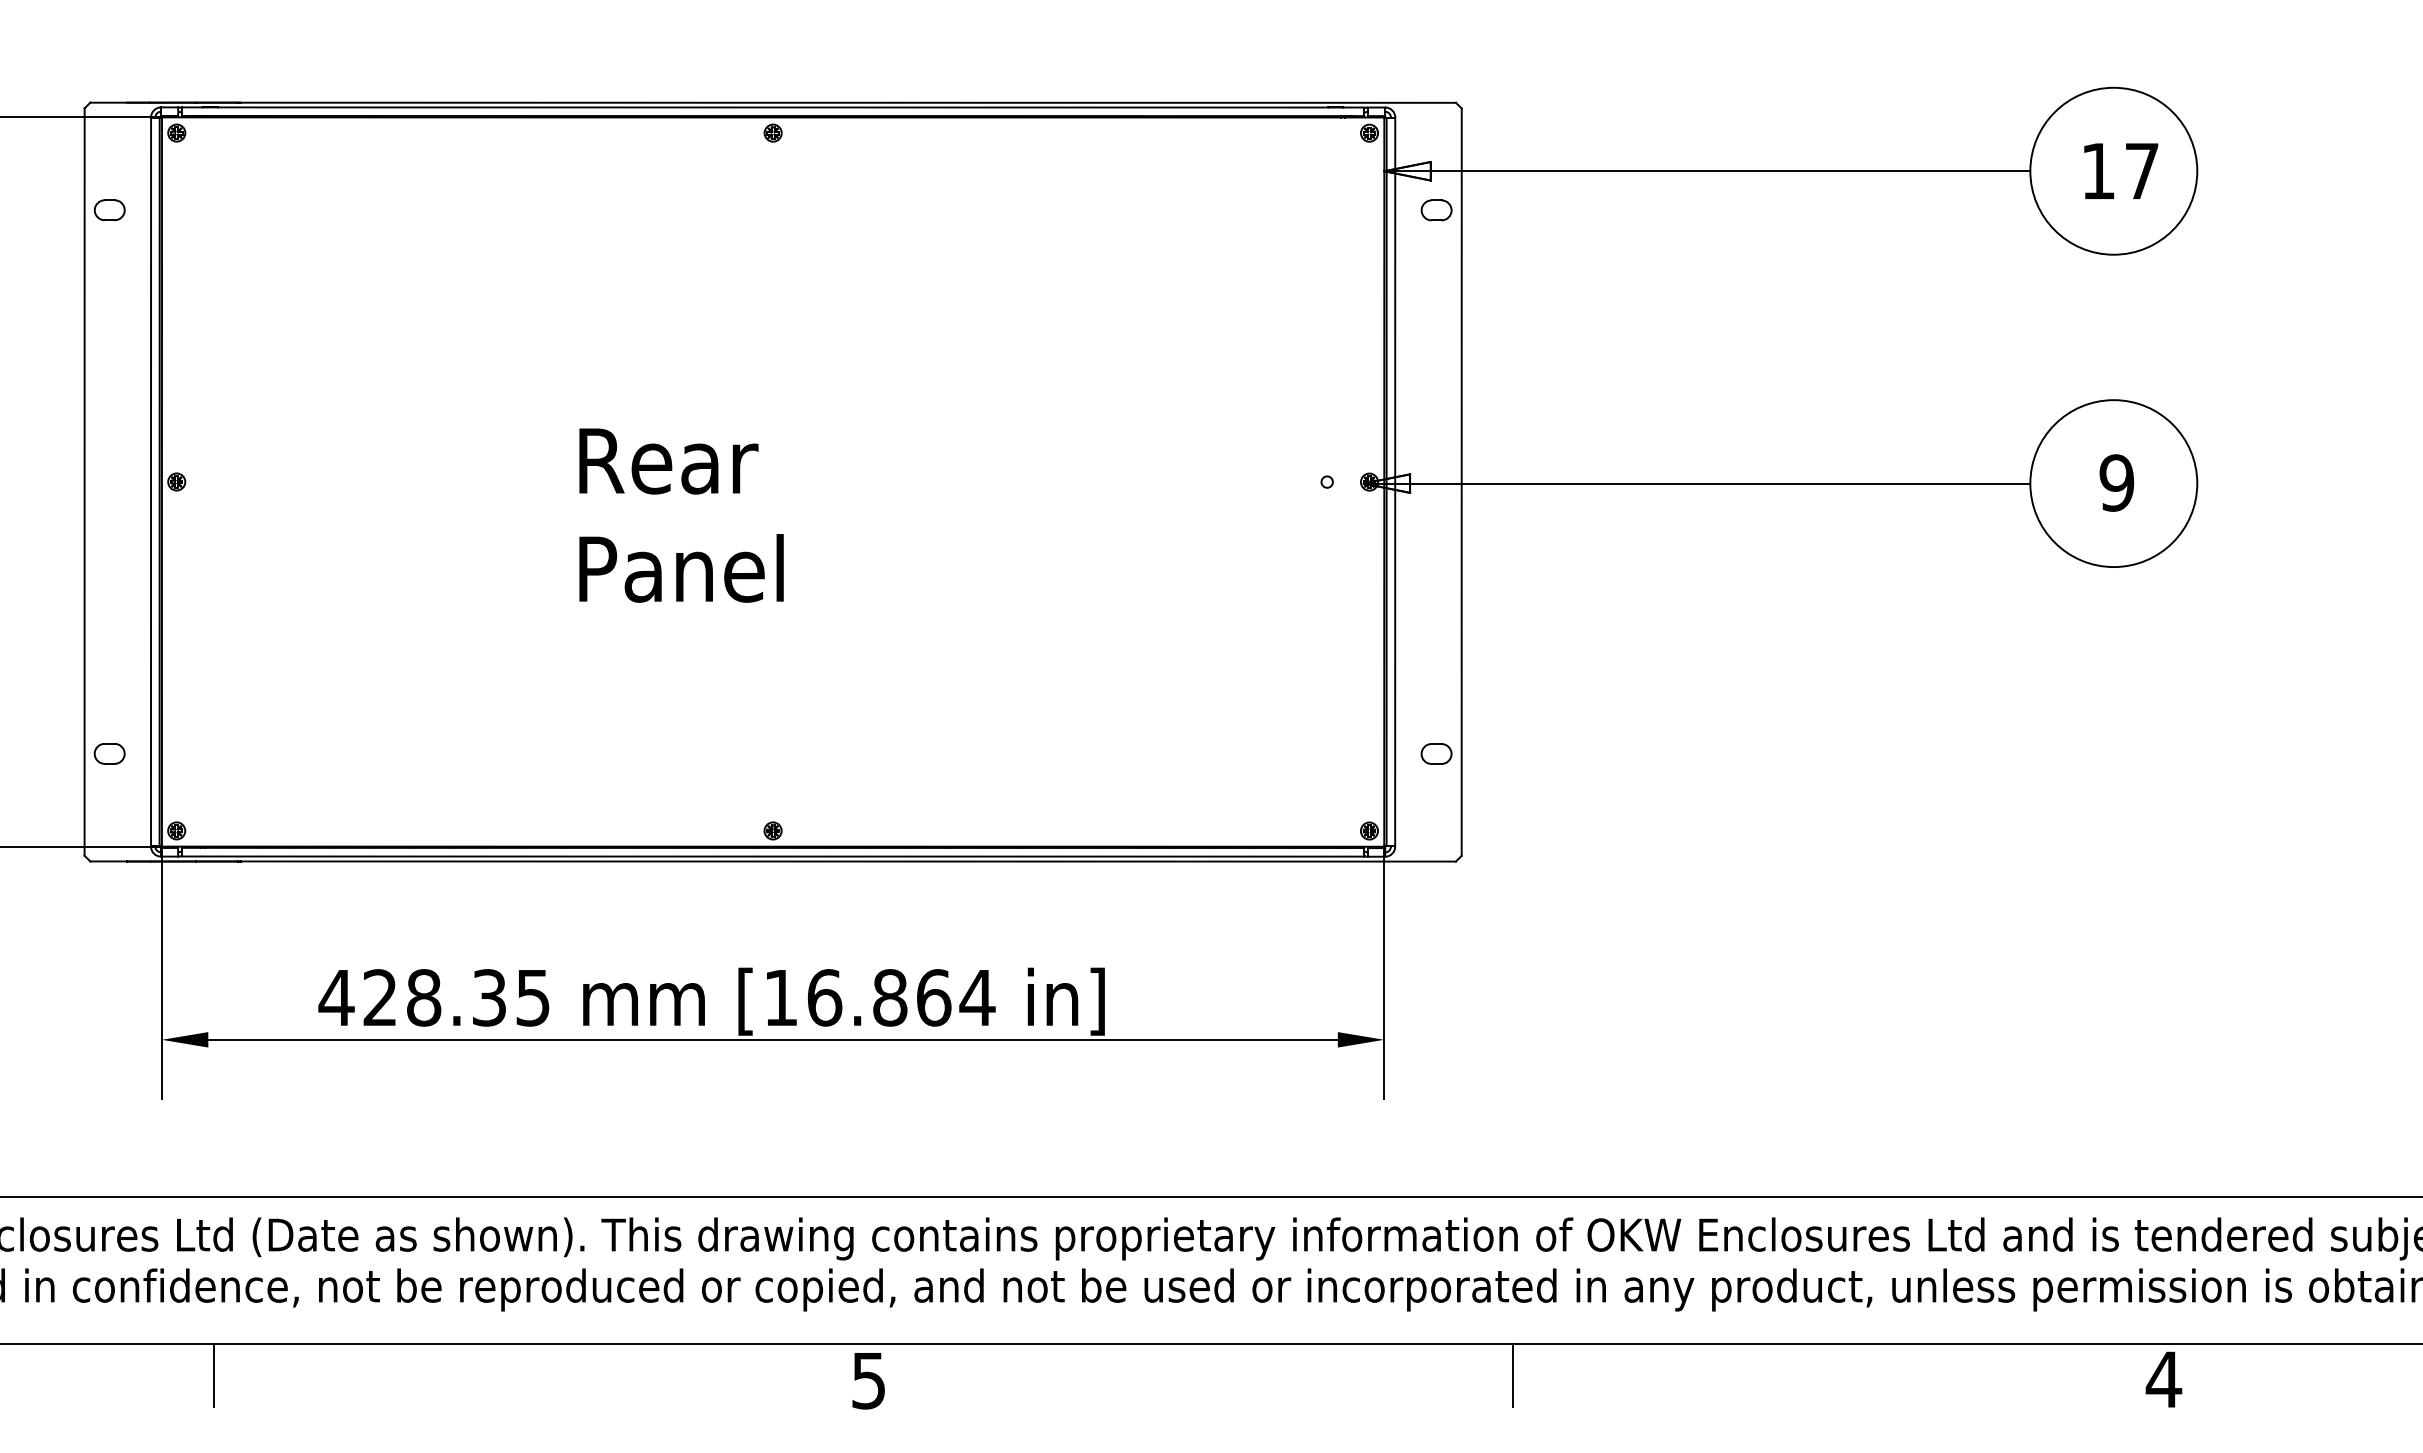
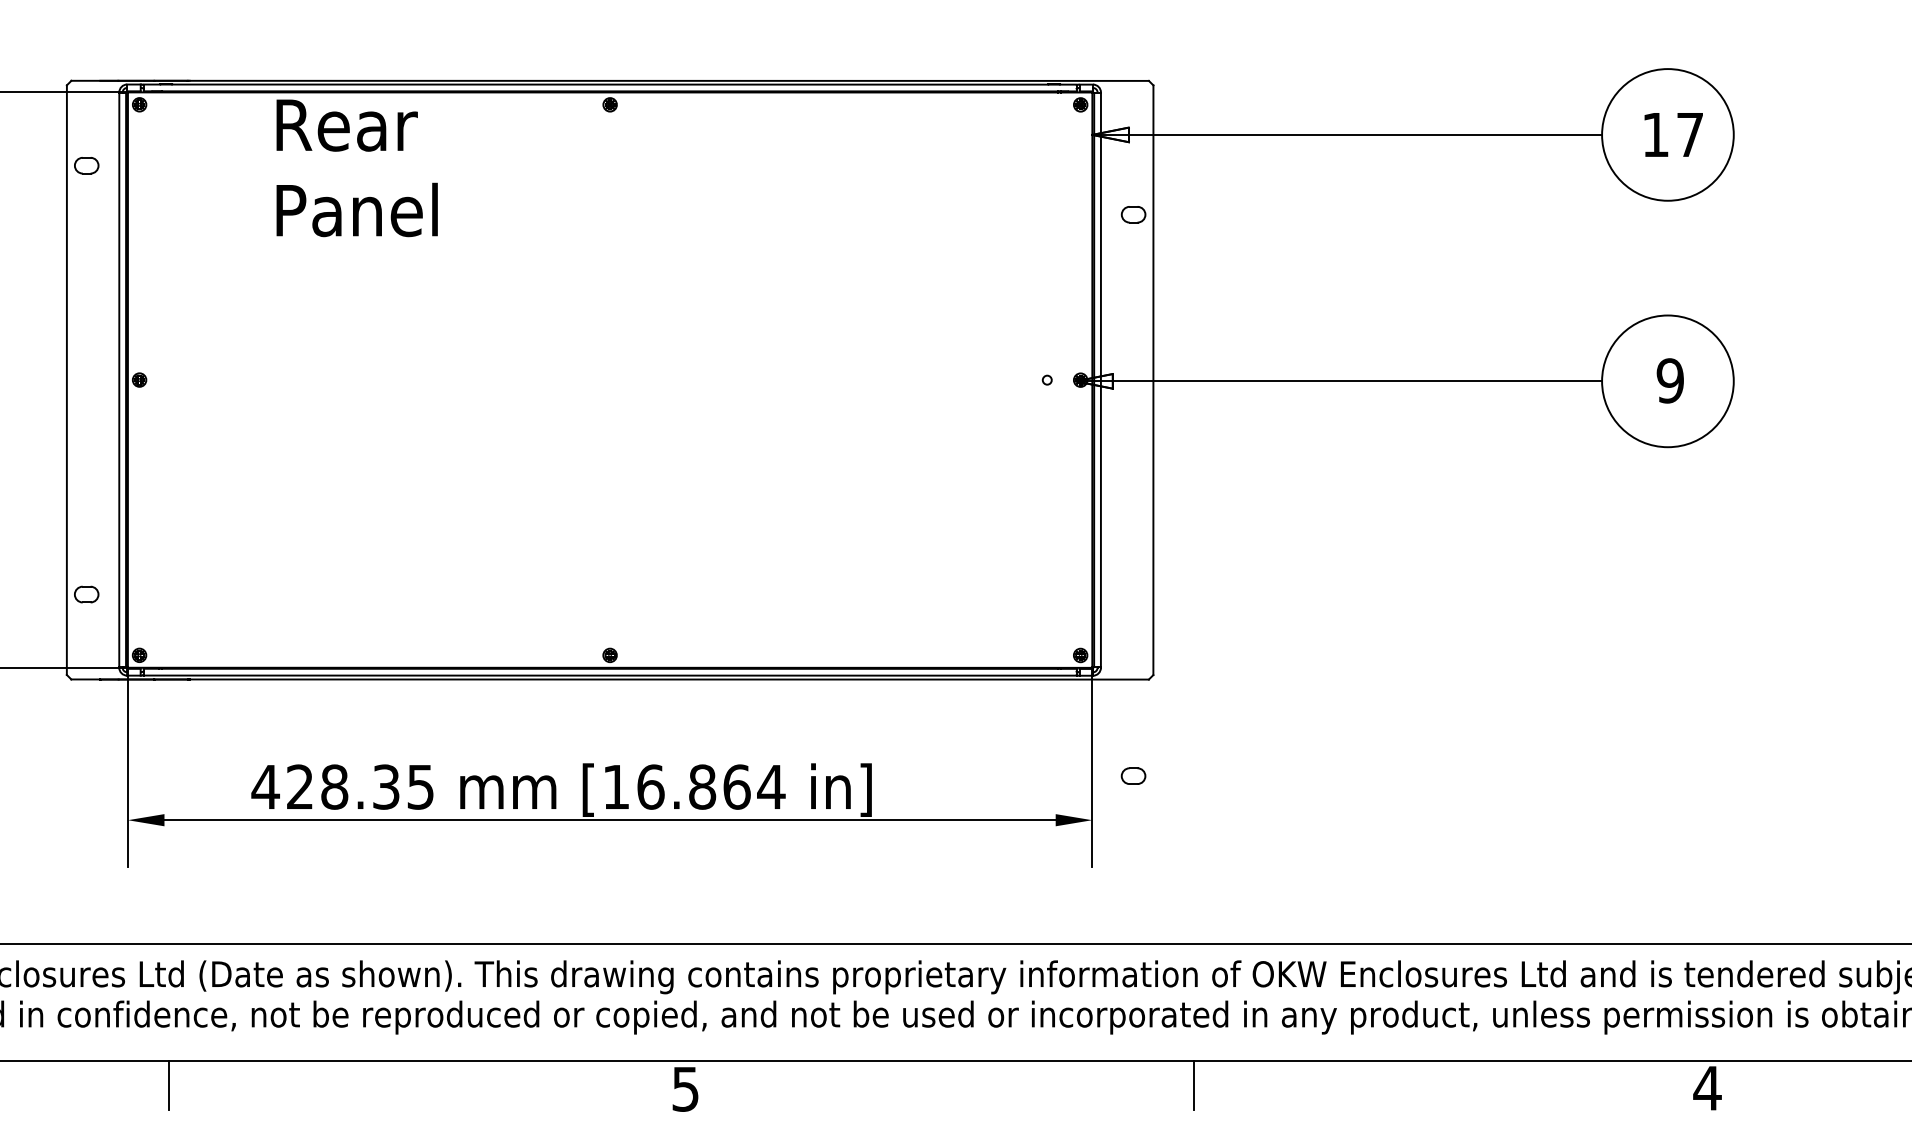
part: (1436, 210) -> (1133, 214), moved
text: (681, 515) -> (357, 168), moved
part: (1436, 753) -> (1133, 775), moved

